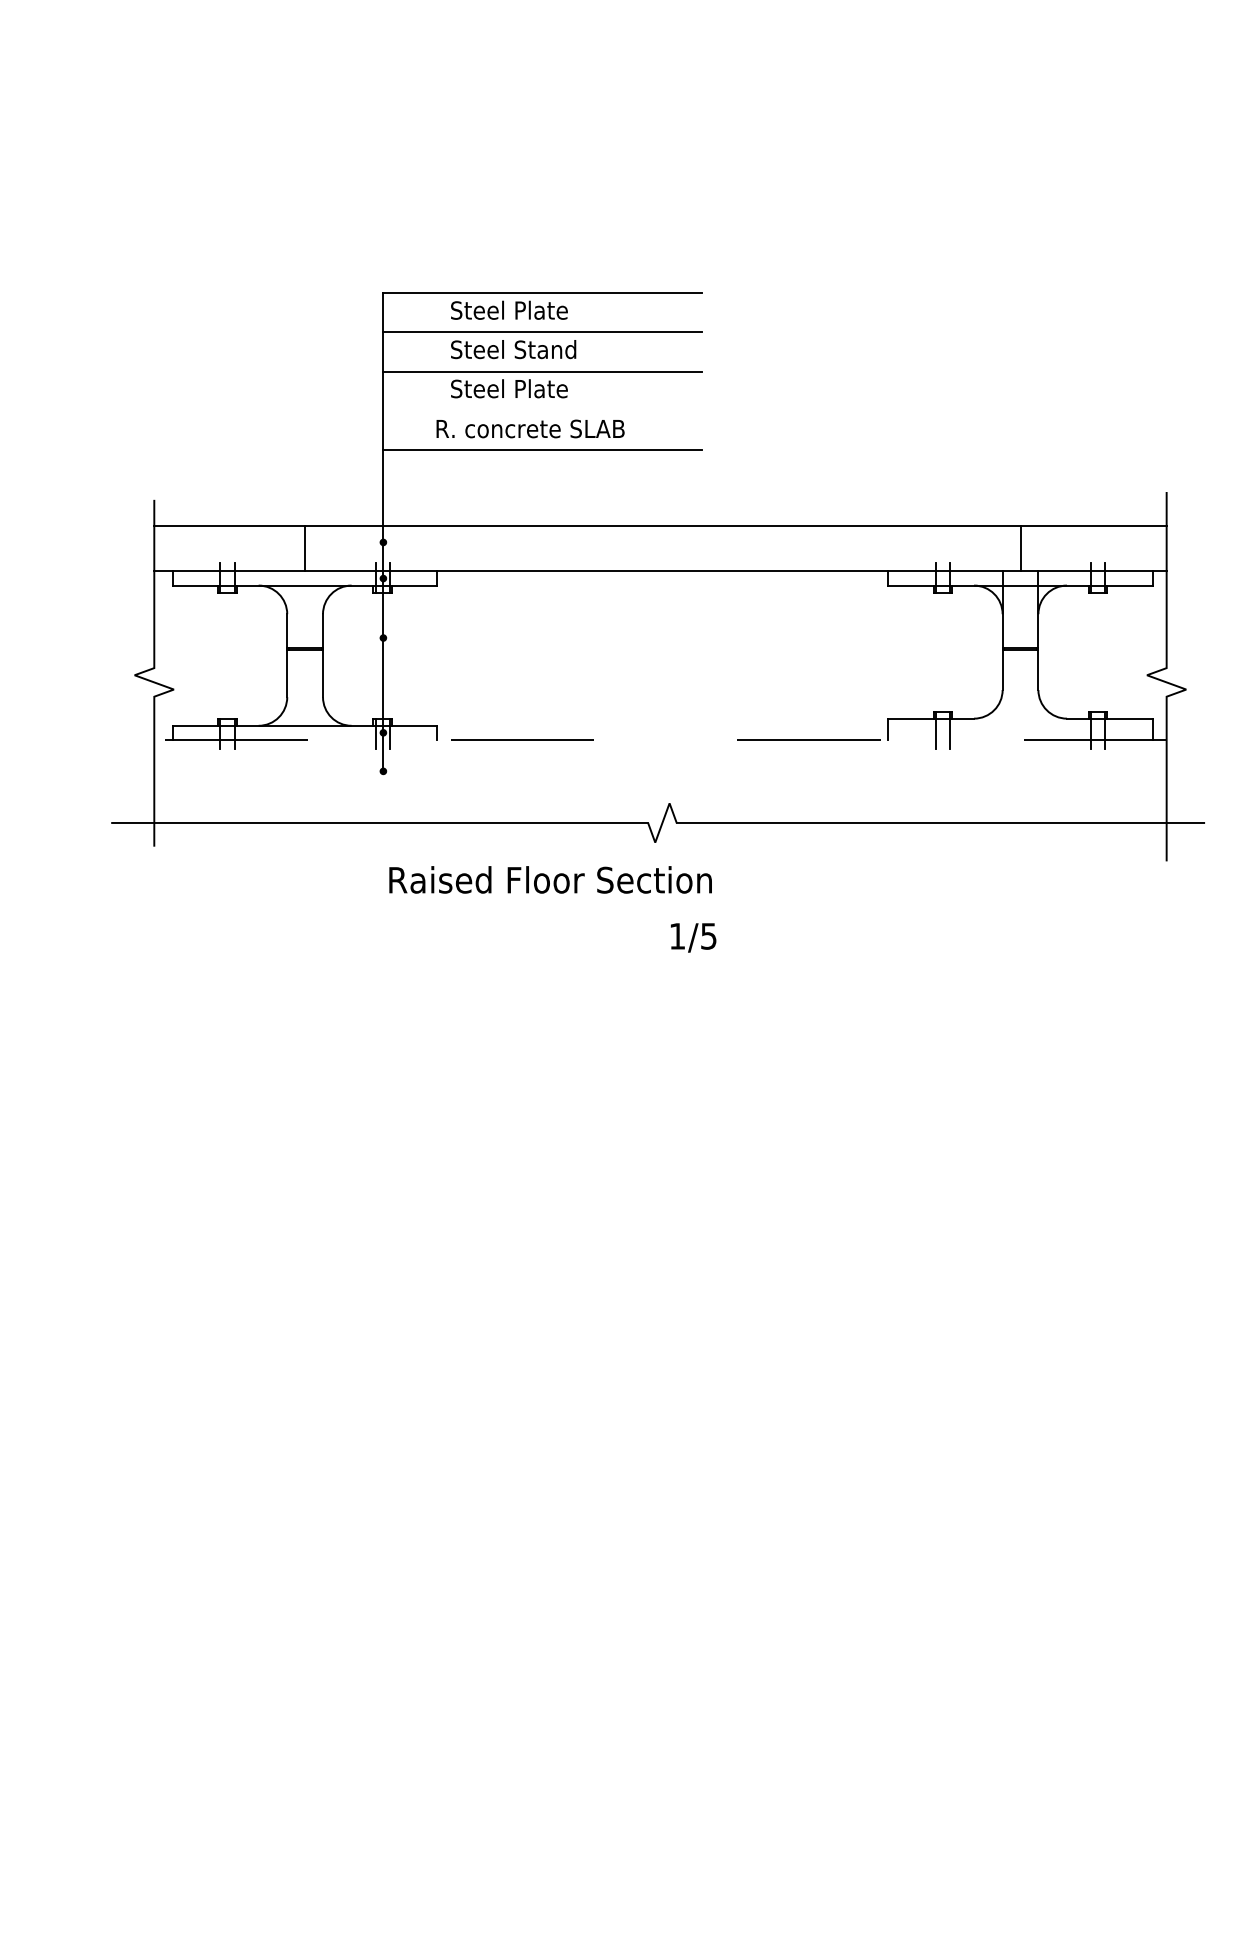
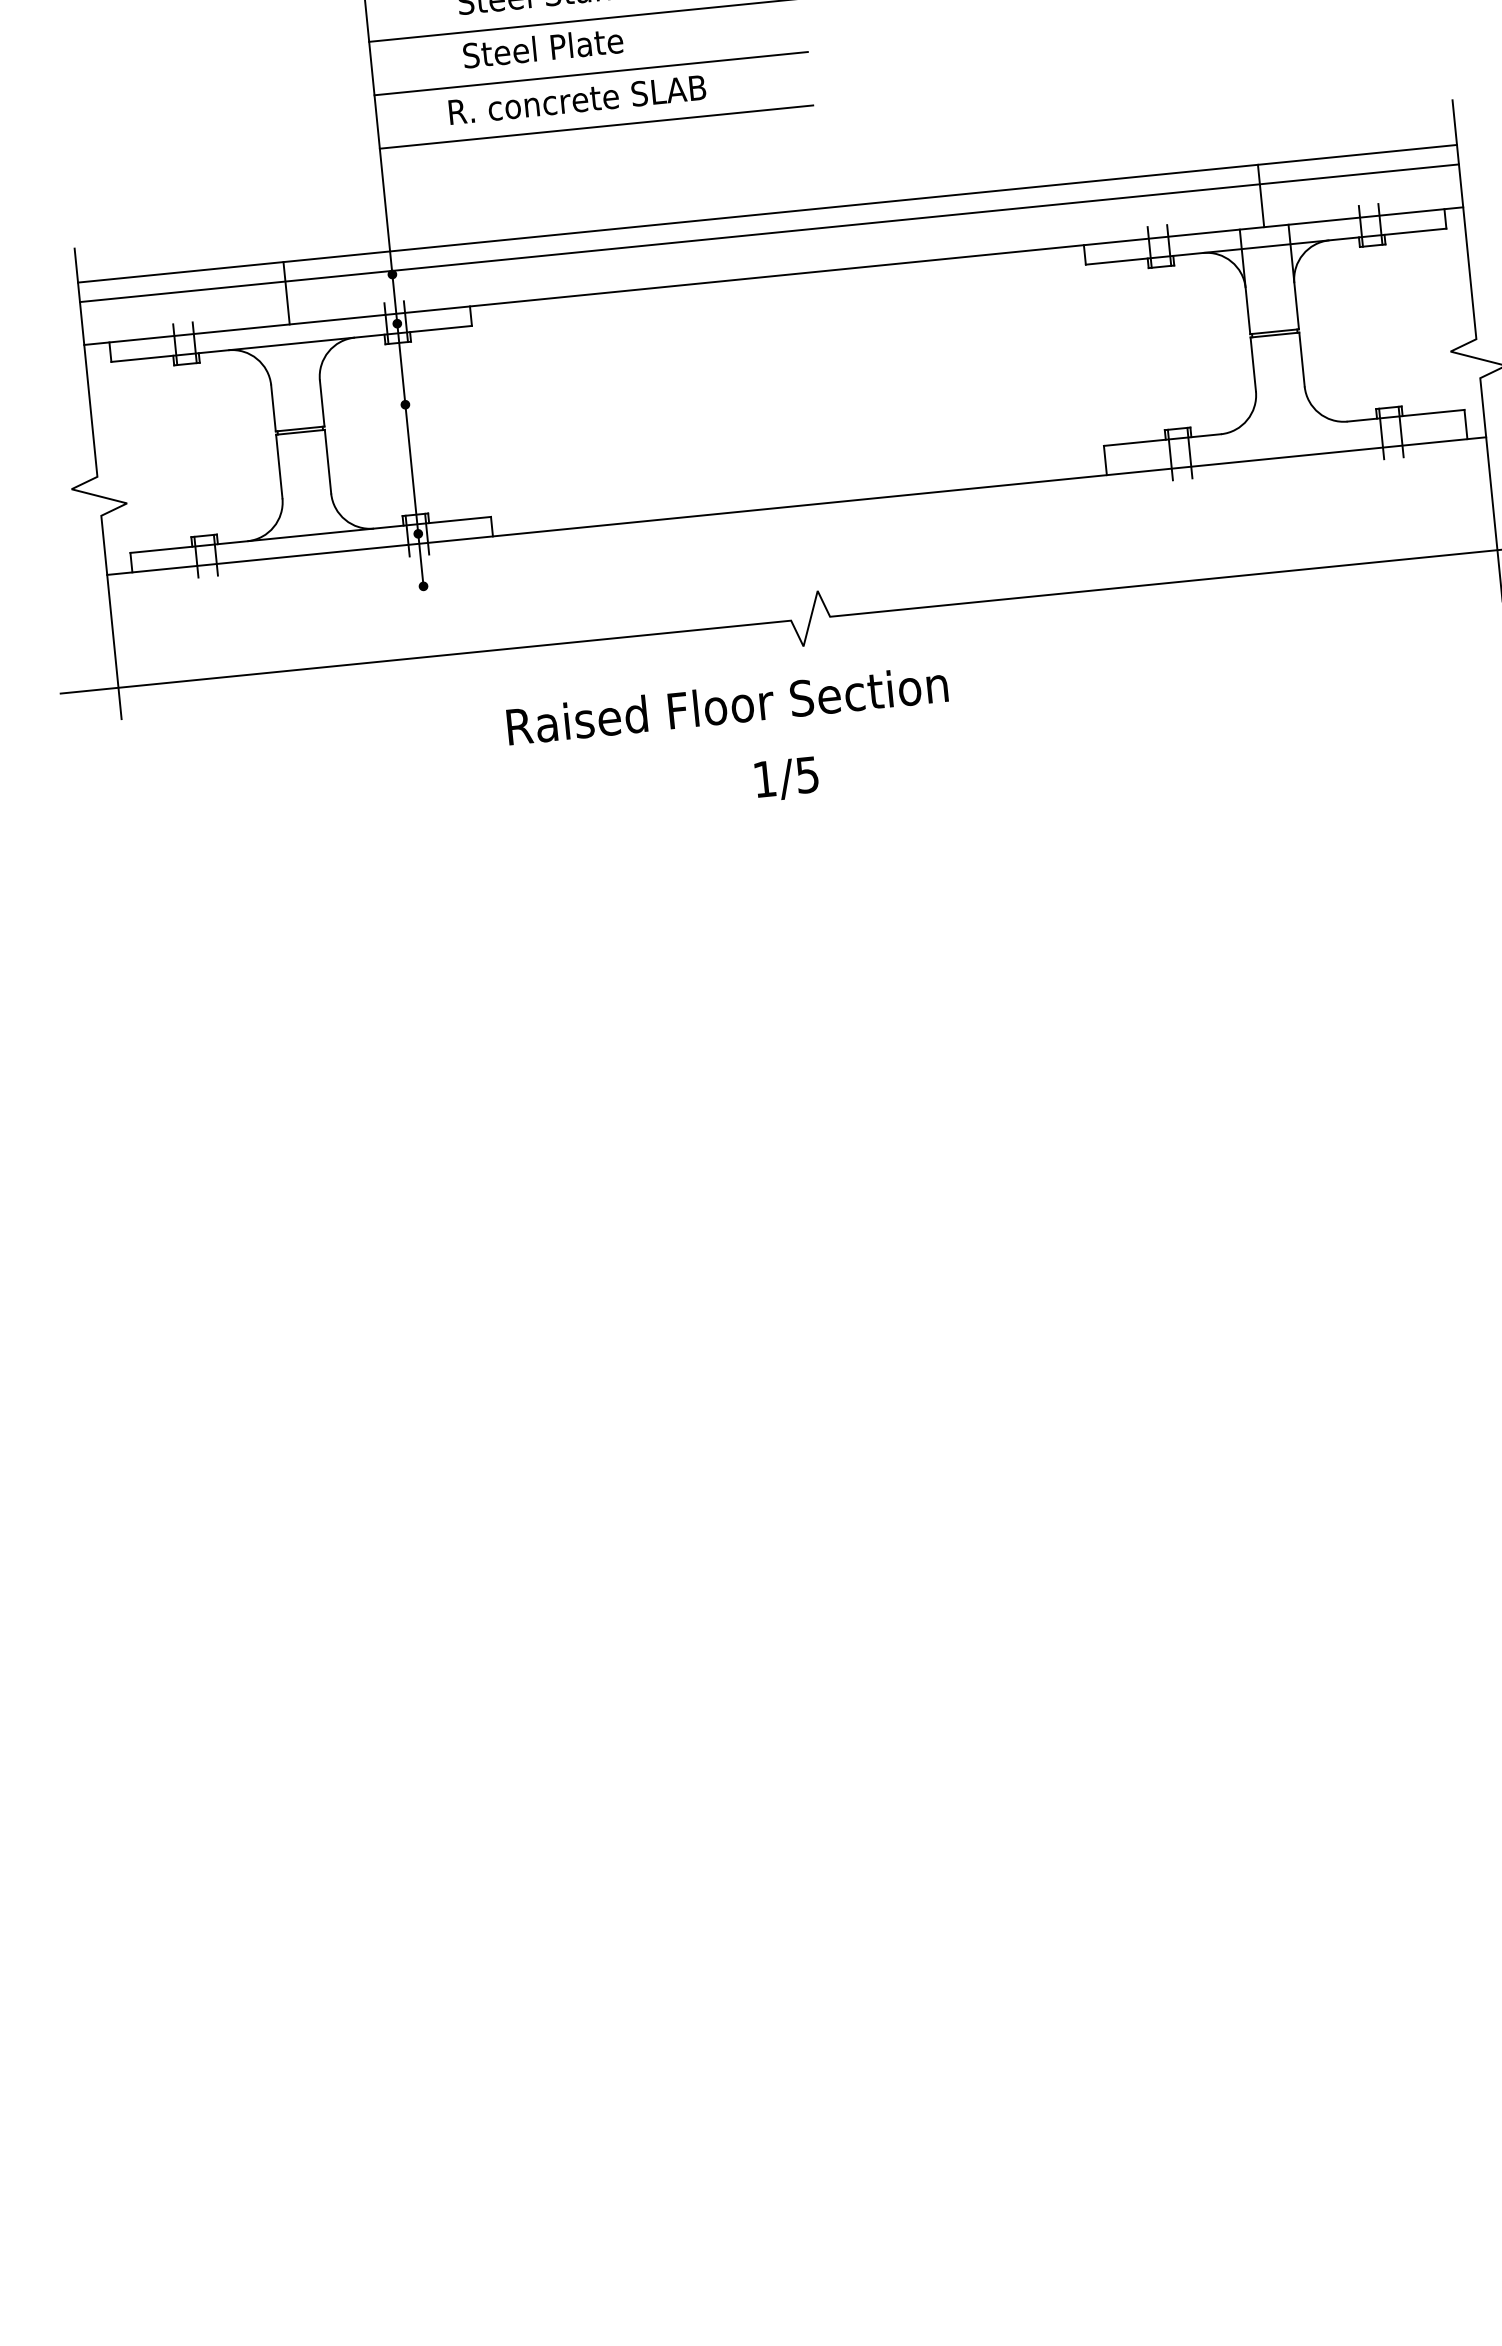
line: (542, 410) -> (591, 73), added
line: (660, 539) -> (769, 232), added
line: (659, 740) -> (795, 506), dashed -> solid
text: (550, 879) -> (727, 704), moved
text: (693, 937) -> (786, 778), moved

